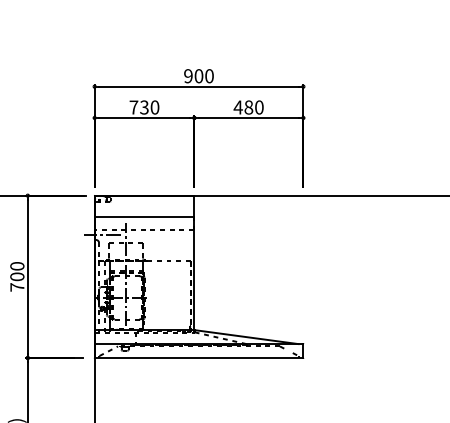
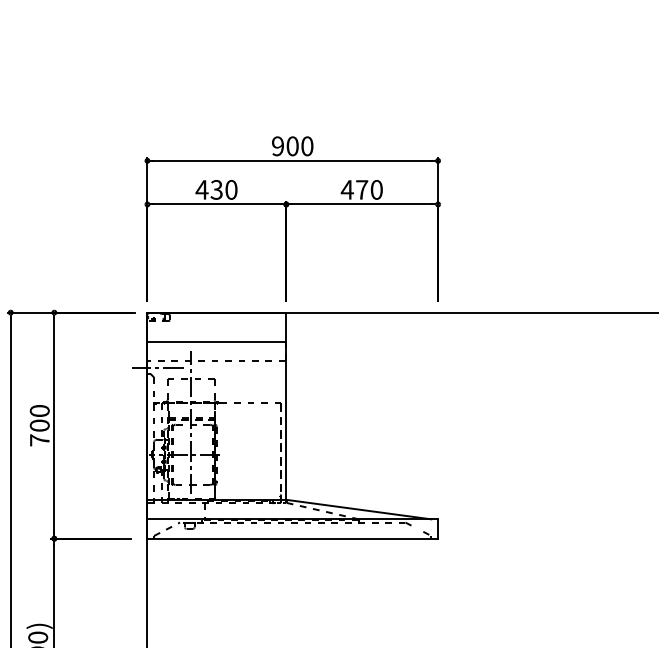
text: (133, 107) -> (201, 189), 730 -> 430
text: (249, 107) -> (362, 189), 480 -> 470

